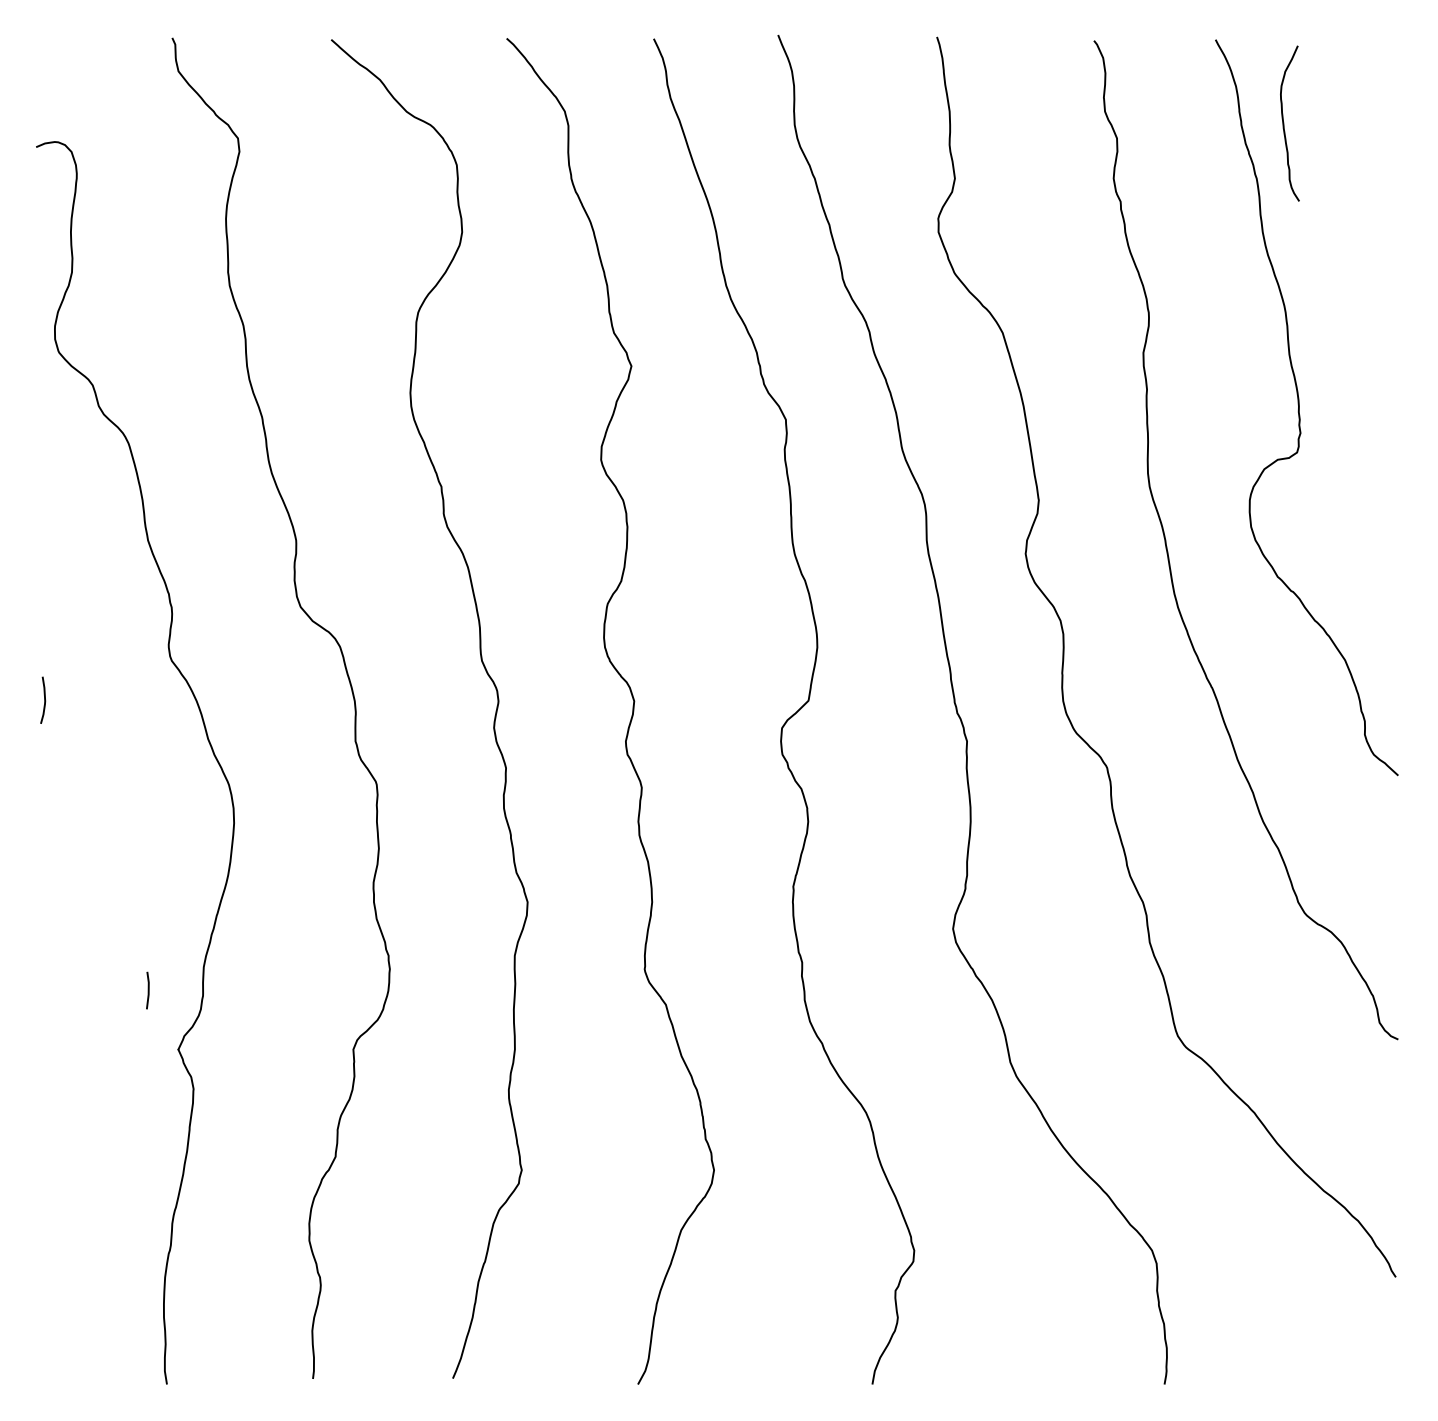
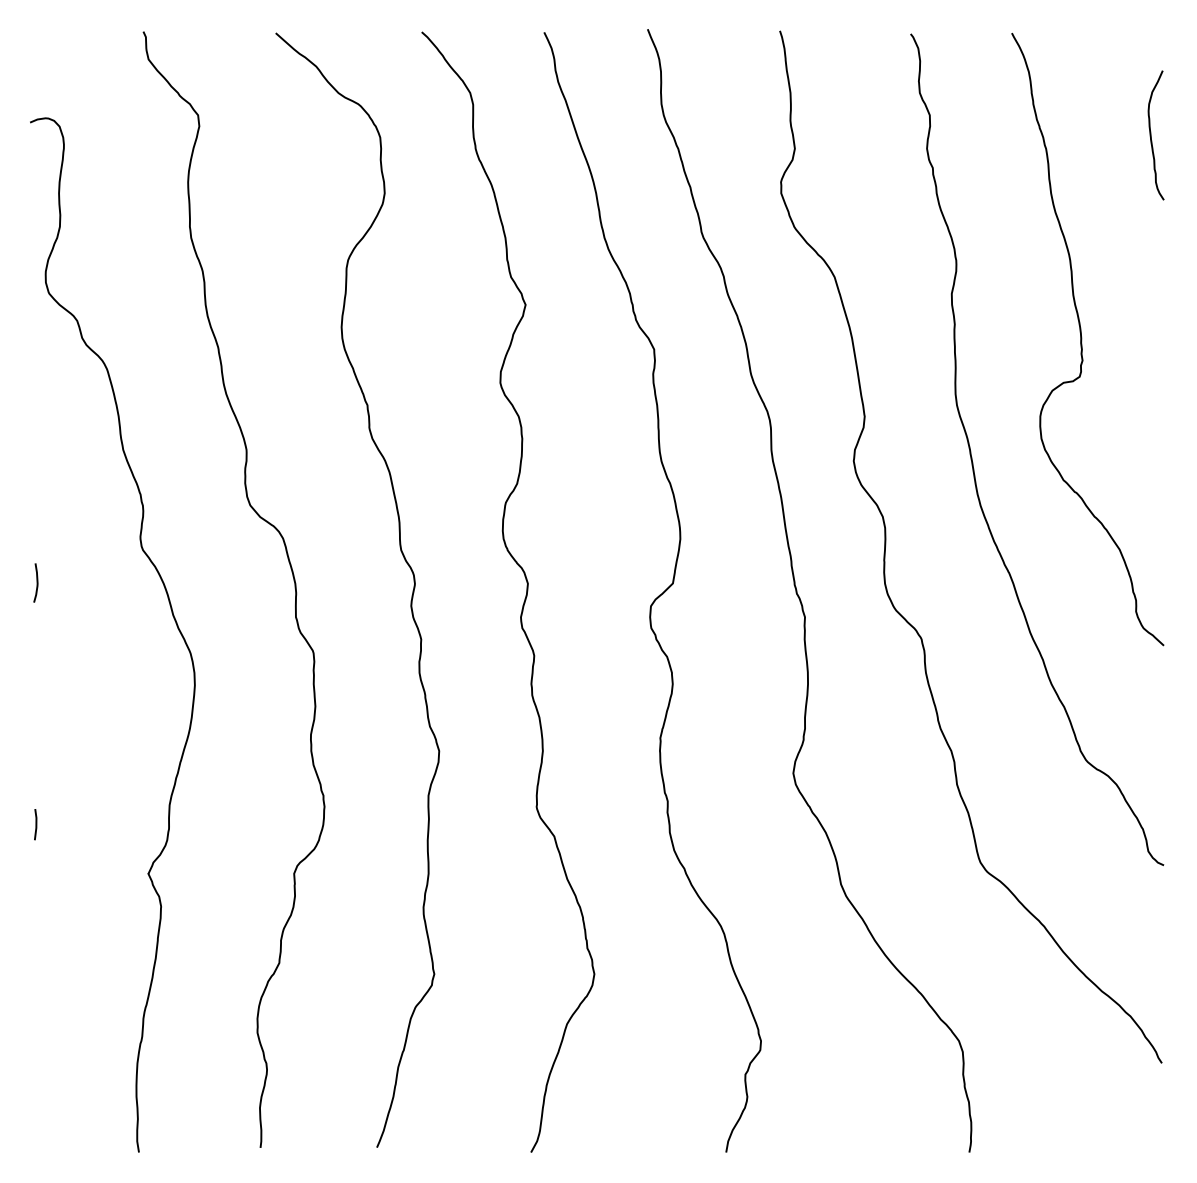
curve: (1284, 123) -> (1151, 135), moved
line: (147, 990) -> (35, 824), moved

